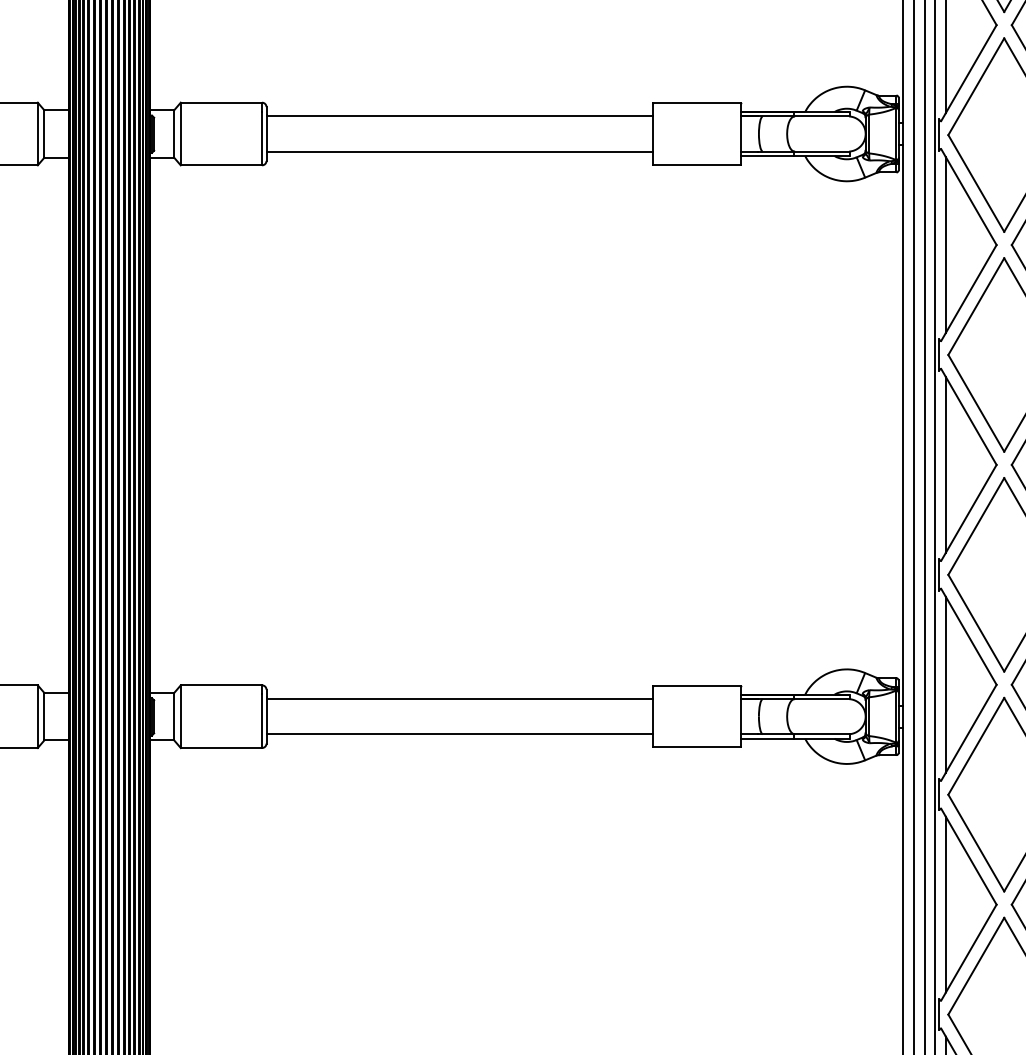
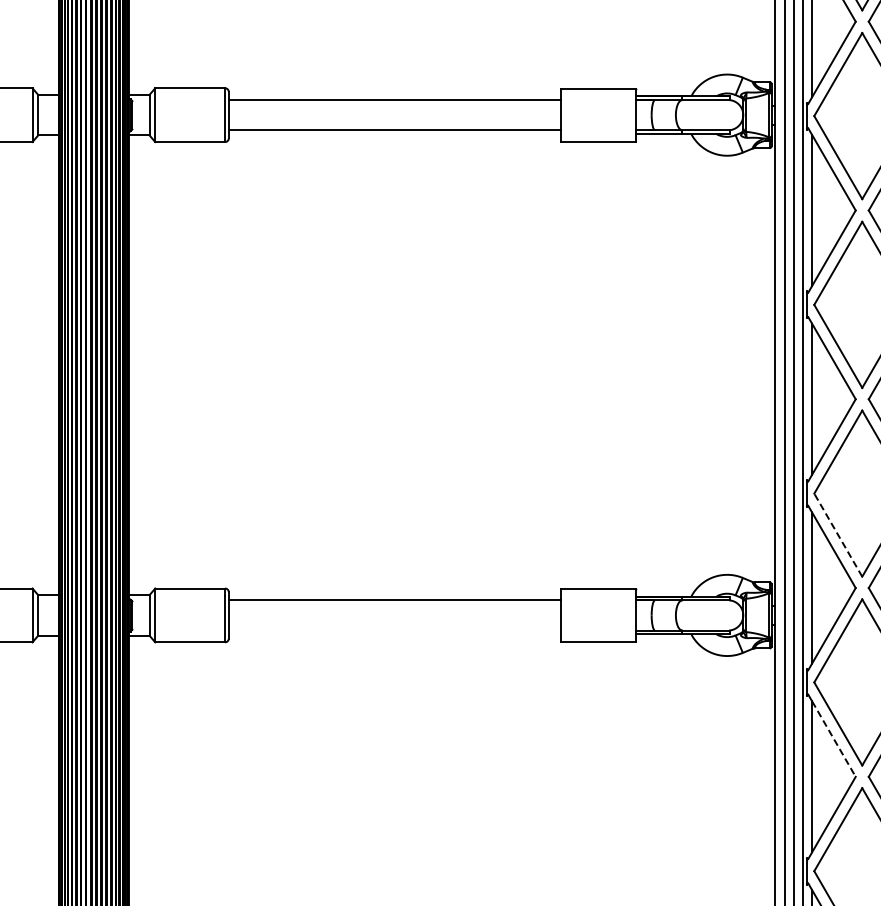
line: (976, 623) -> (838, 535), solid -> dashed
line: (459, 734) -> (394, 630), removed
line: (970, 861) -> (833, 739), solid -> dashed

